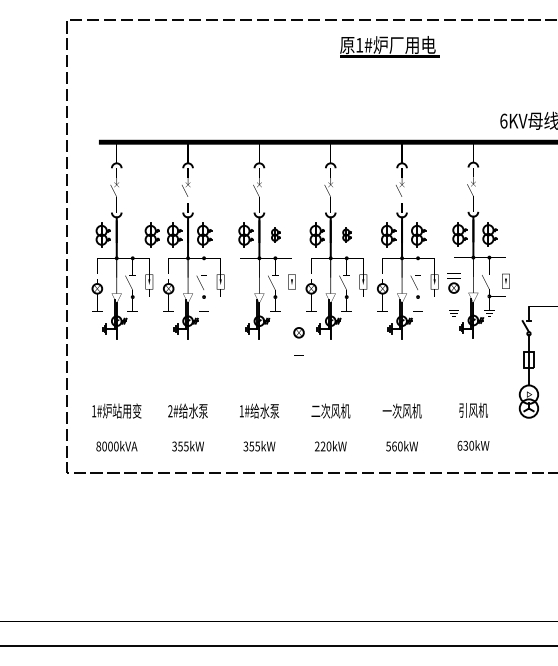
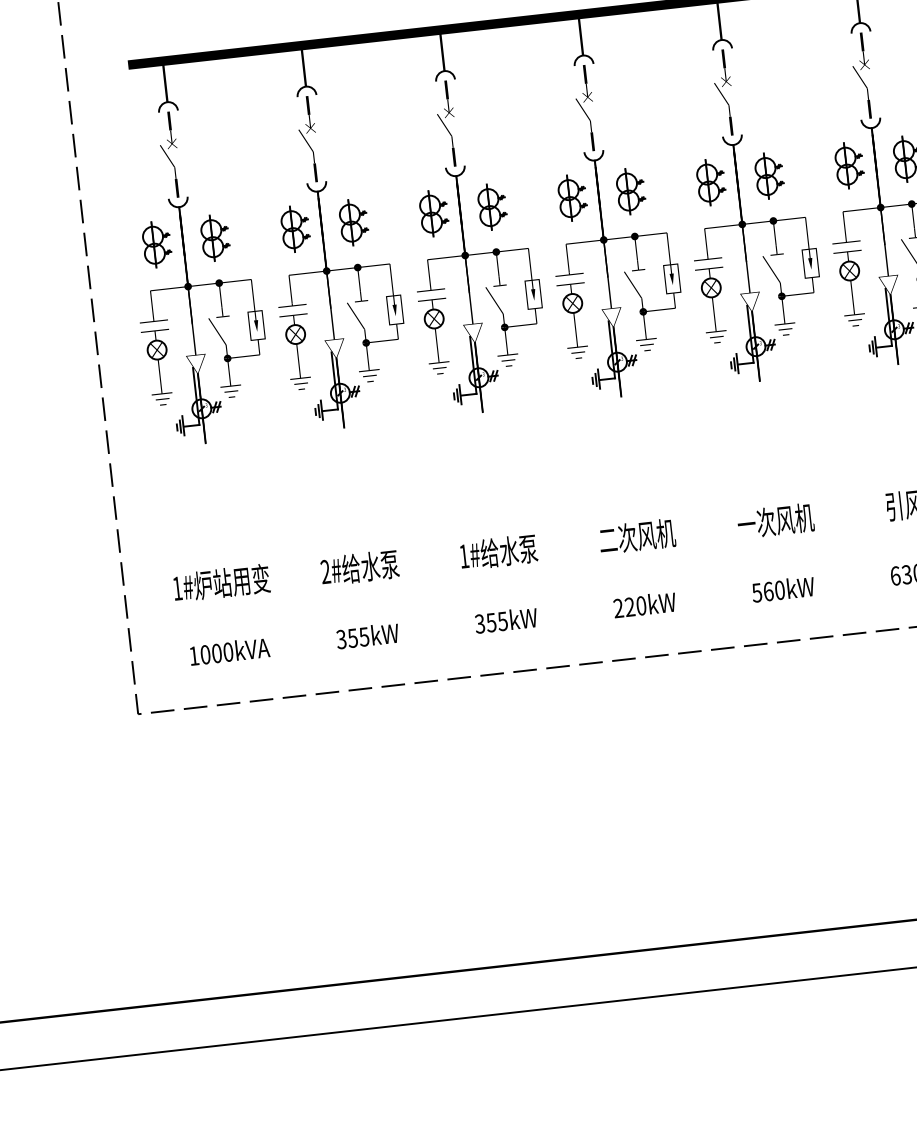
part: (151, 234) -> (213, 236), moved
part: (275, 234) -> (491, 205), size x1.67
part: (346, 234) -> (629, 190), size x1.67
part: (298, 341) -> (435, 335), moved
text: (98, 446) -> (193, 656), 8000kVA -> 1000kVA

